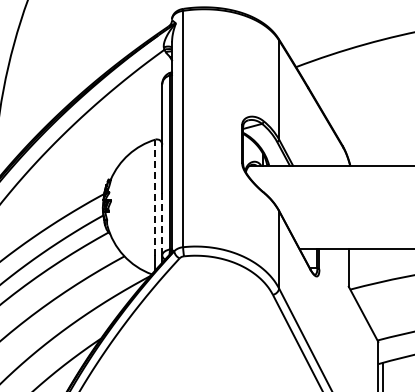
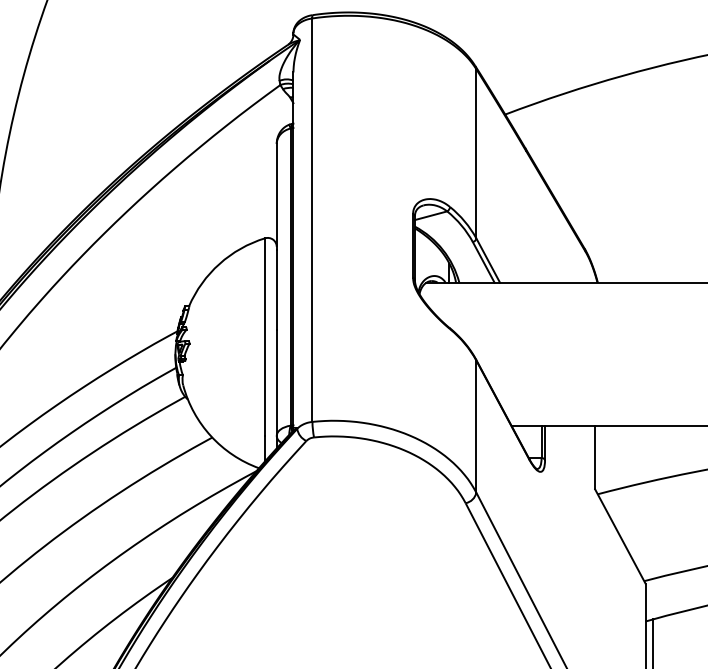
line: (155, 197) -> (265, 337), dashed -> solid
line: (162, 224) -> (277, 383), dashed -> solid

